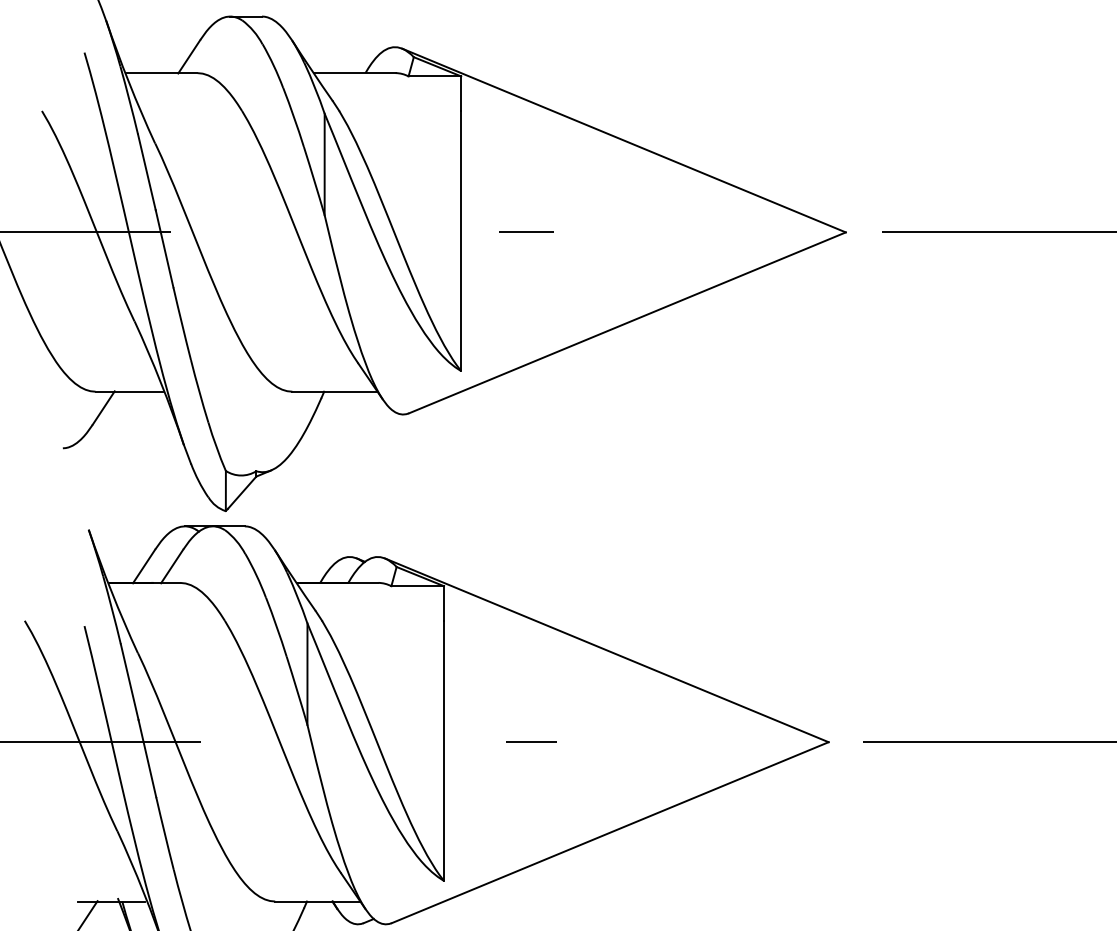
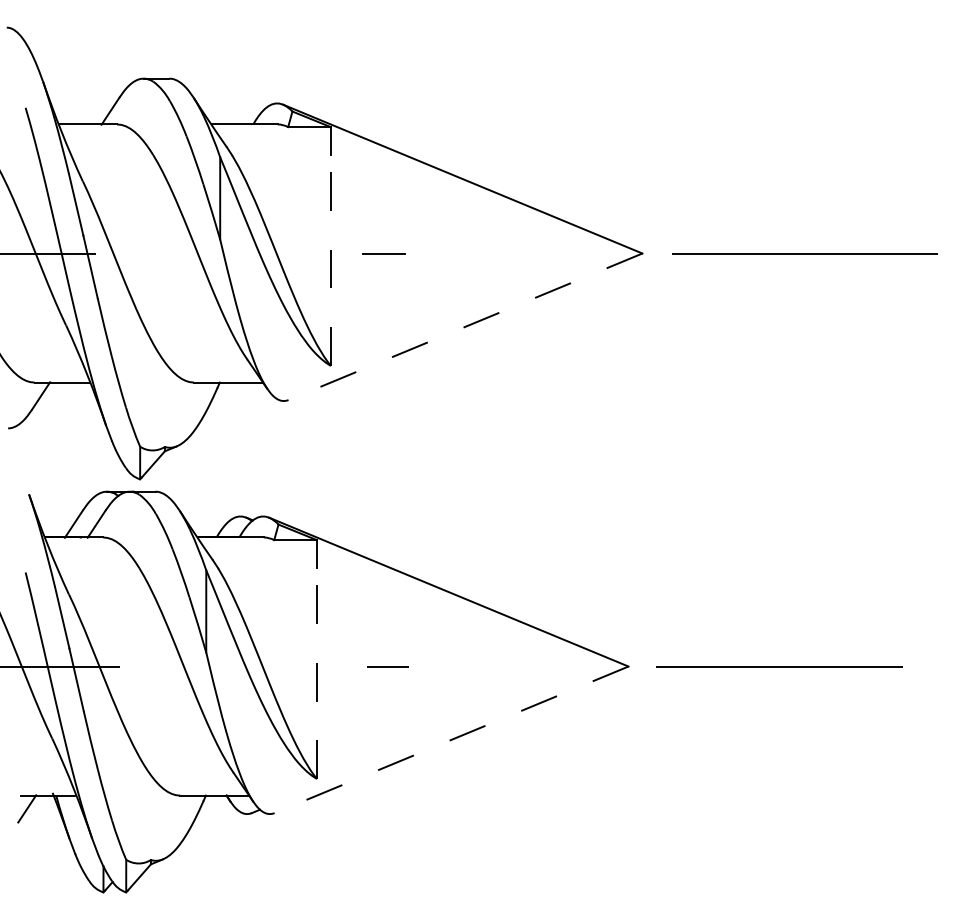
line: (460, 241) -> (330, 260), solid -> dashed
line: (627, 322) -> (465, 326), solid -> dashed
line: (443, 750) -> (316, 673), solid -> dashed
line: (610, 832) -> (451, 739), solid -> dashed

